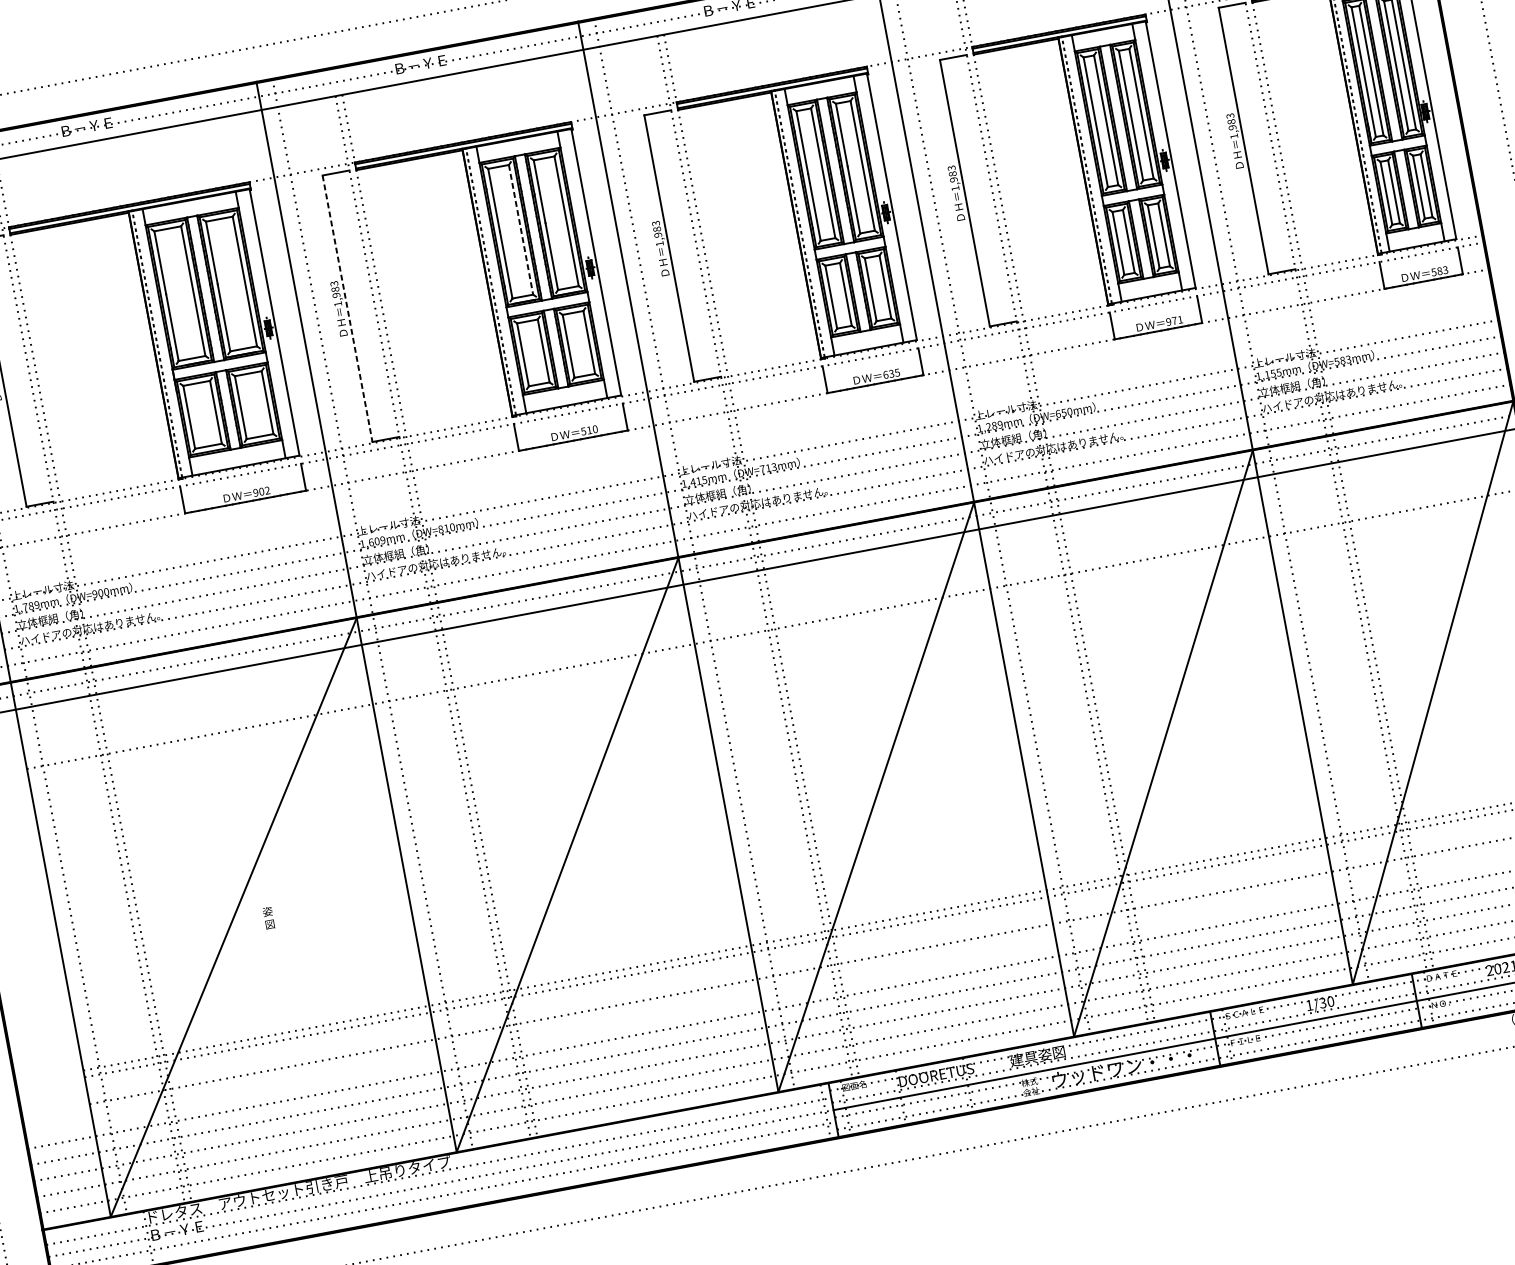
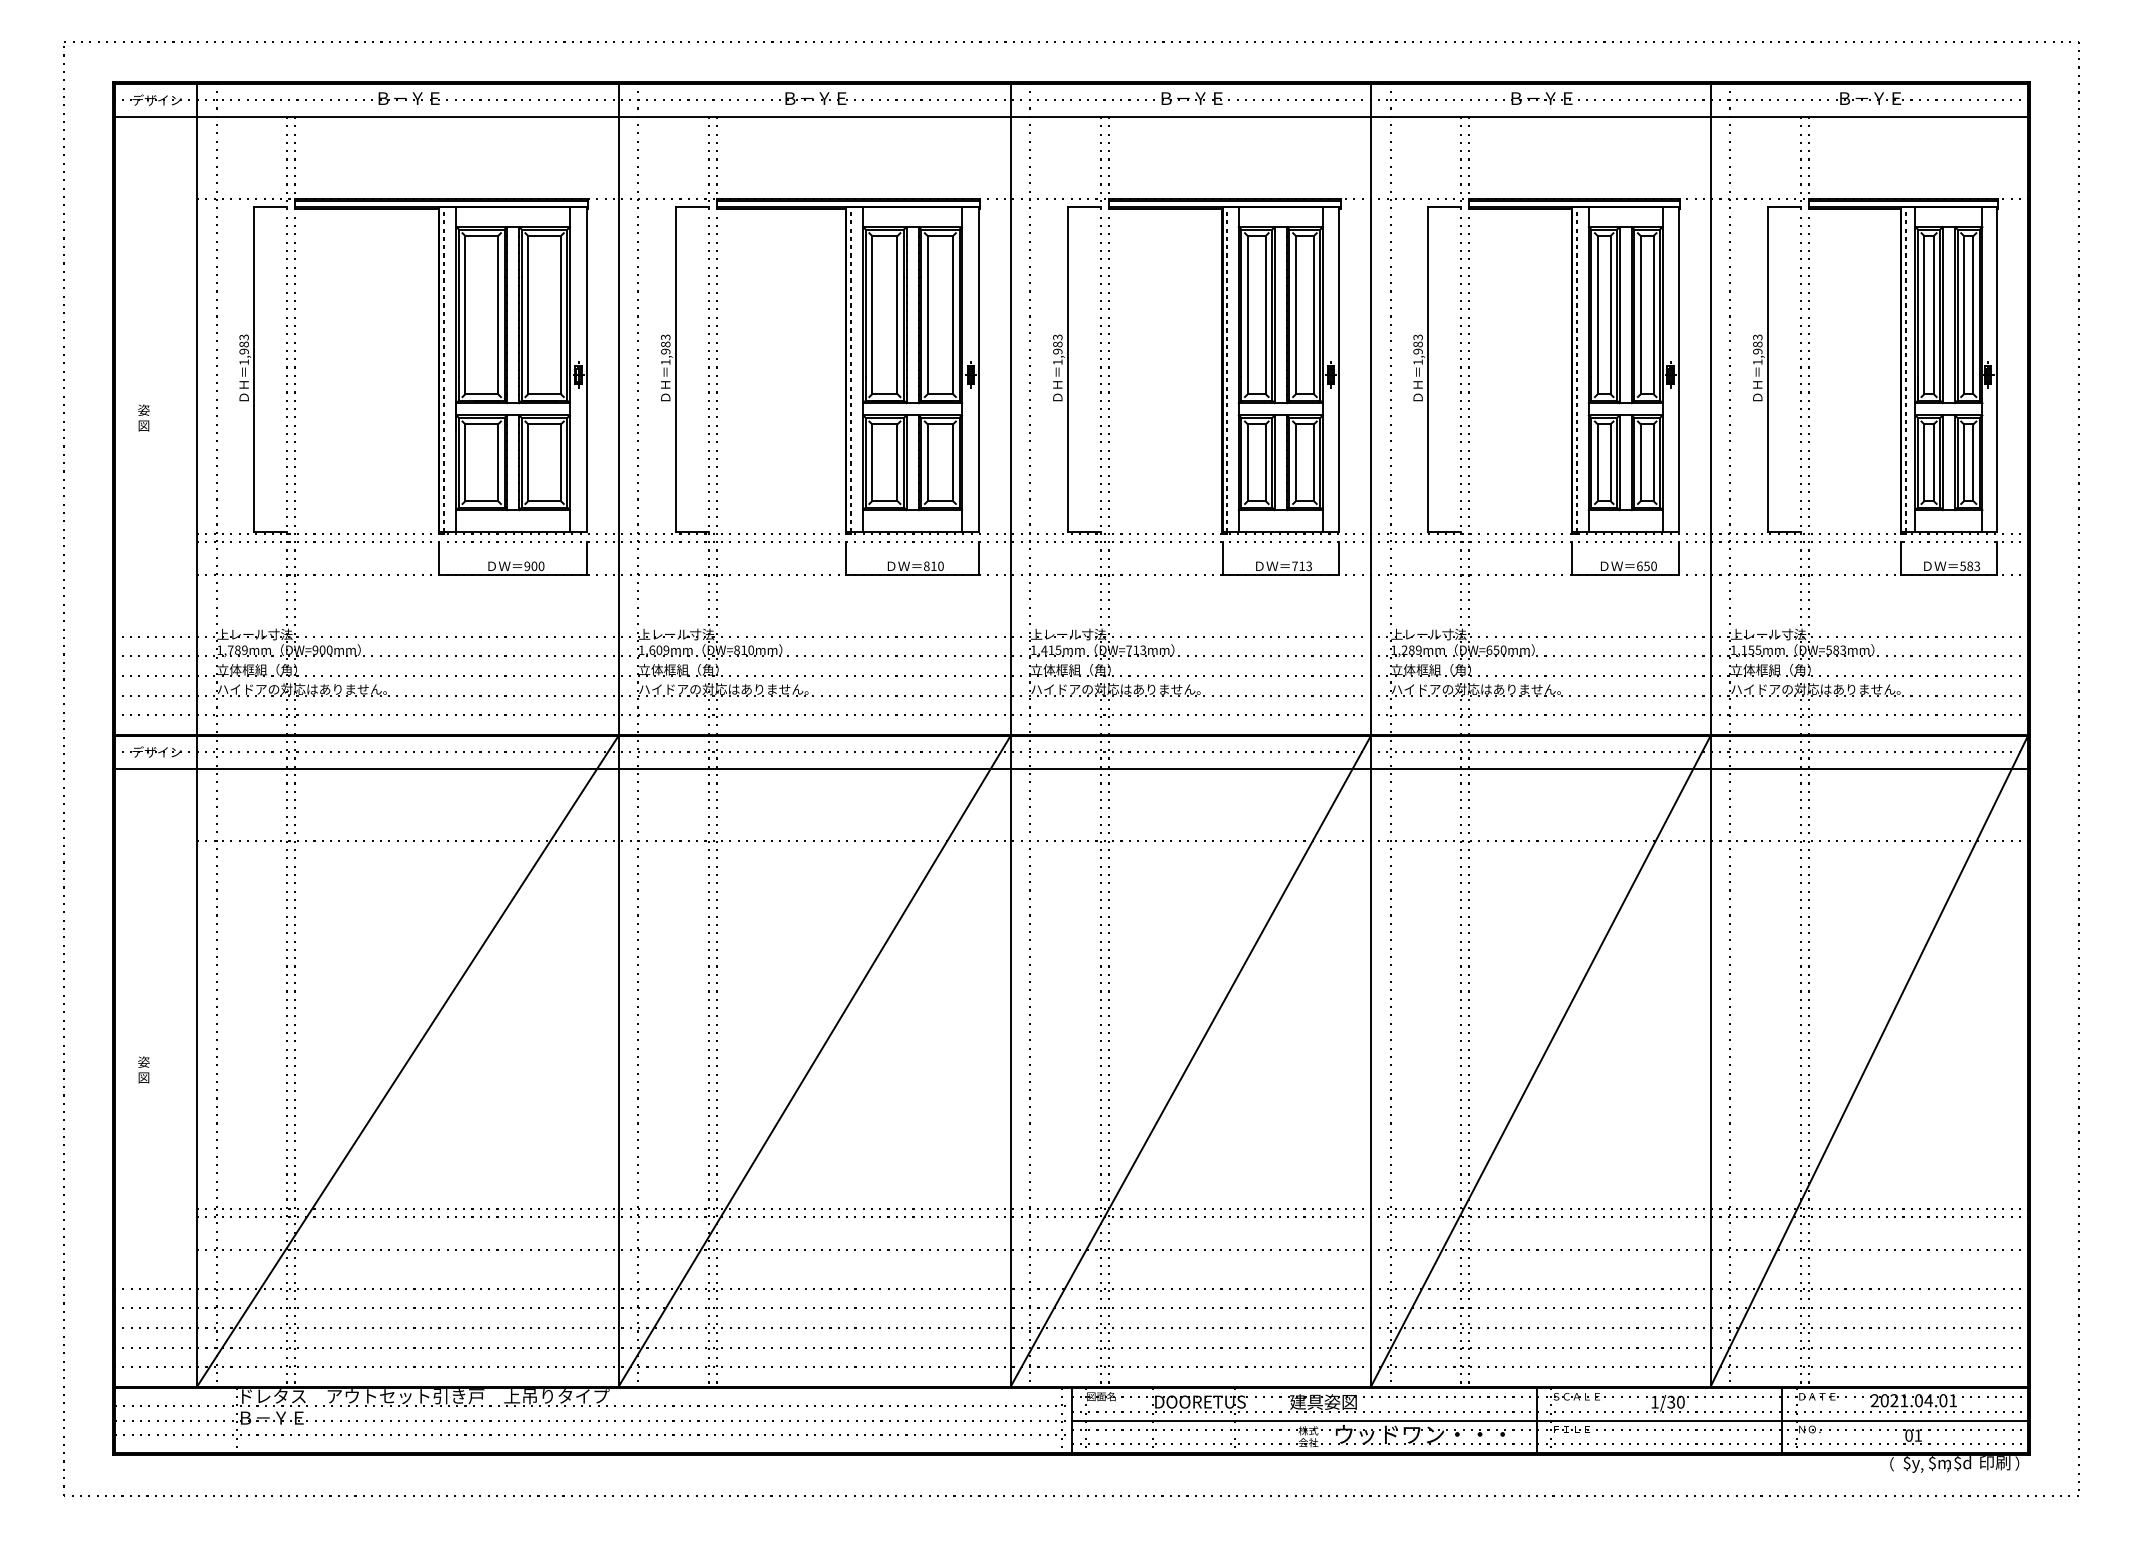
line: (521, 230) -> (897, 315), dashed -> solid
line: (347, 309) -> (675, 370), dashed -> solid
text: (1174, 321) -> (1646, 566), 971 -> 650
text: (891, 374) -> (1301, 566), 635 -> 713
text: (583, 430) -> (926, 565), 510 -> 810
text: (267, 490) -> (541, 566), 902 -> 900
text: (268, 917) -> (143, 1069), moved

